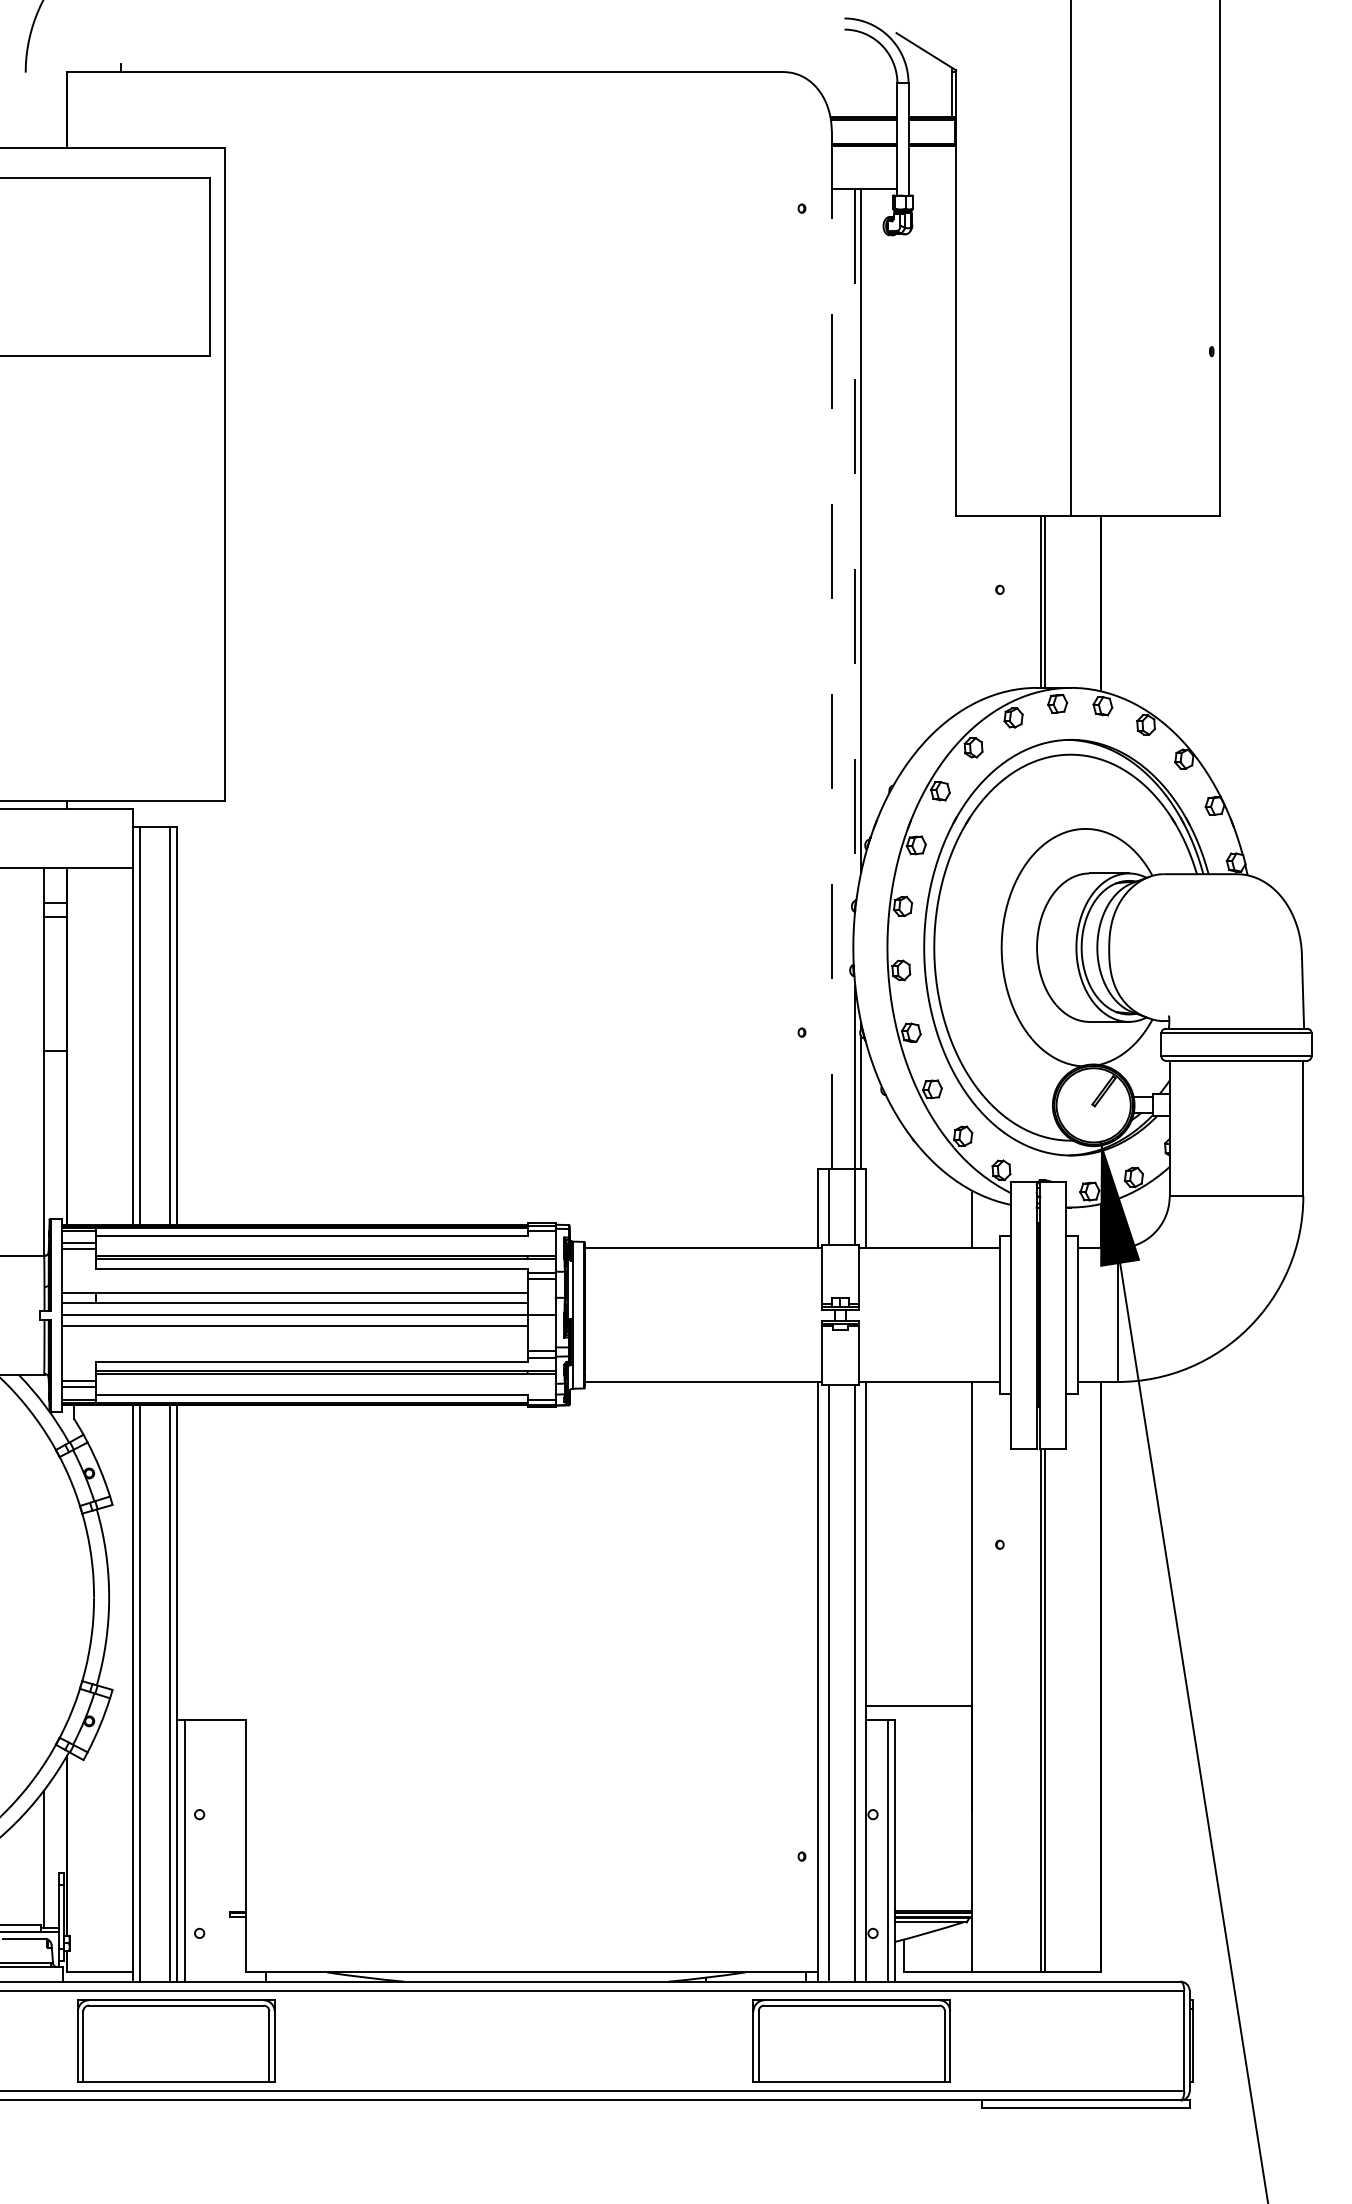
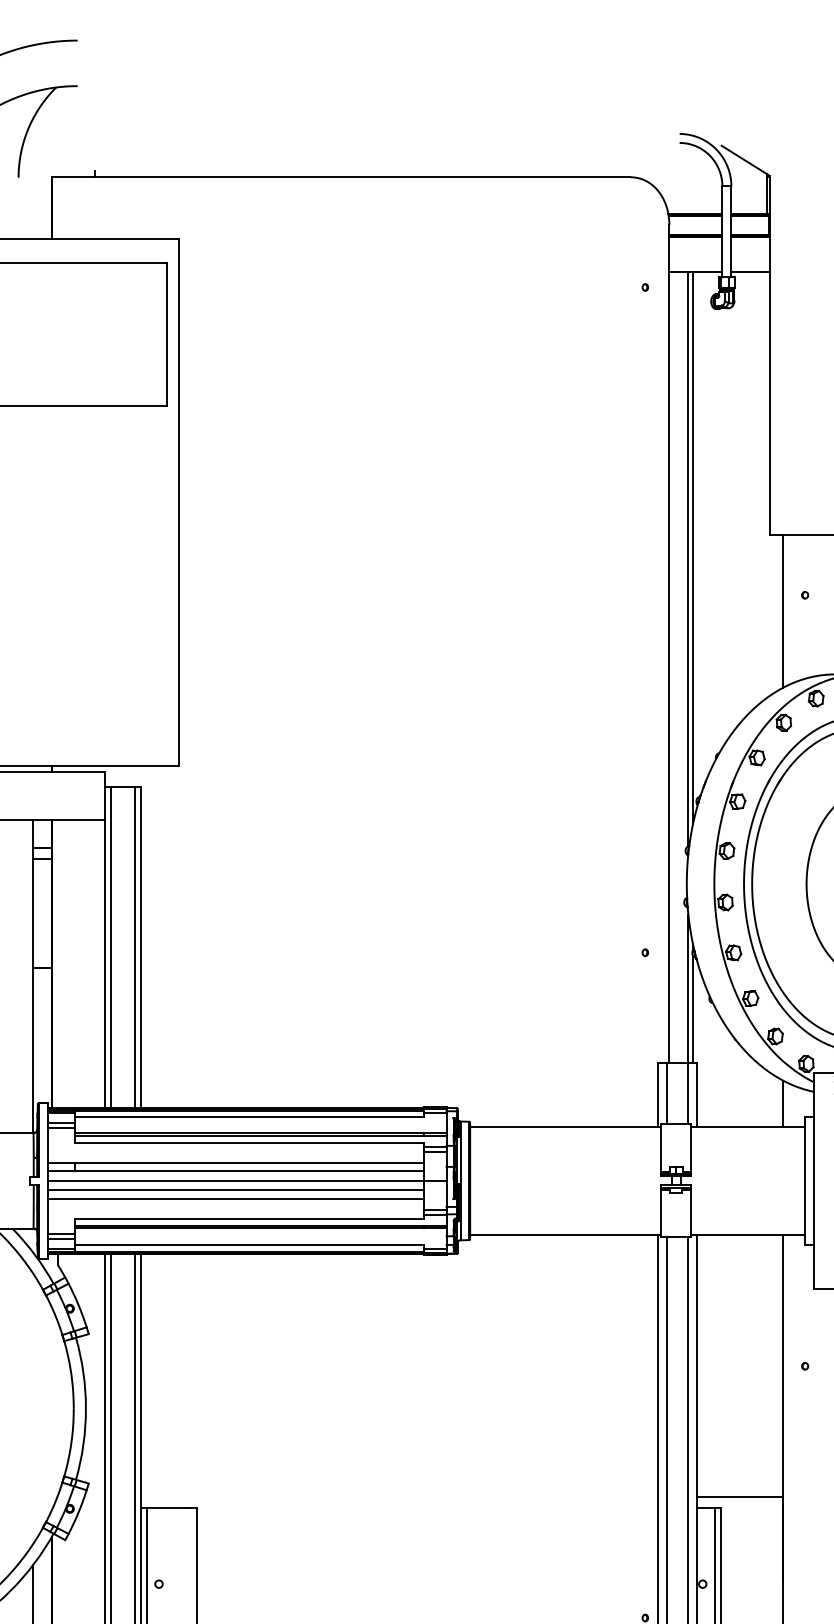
line: (932, 189) -> (750, 272), added
line: (855, 545) -> (688, 559), dashed -> solid
line: (972, 609) -> (783, 611), added
line: (831, 650) -> (669, 644), dashed -> solid
line: (294, 1337) -> (235, 1198), added

